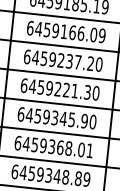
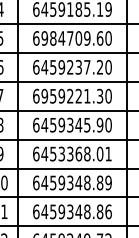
text: (70, 32) -> (76, 38), 6459166.09 -> 6984709.60
text: (32, 85) -> (44, 95), 6459221.30 -> 6959221.30
text: (43, 145) -> (61, 153), 6459368.01 -> 6453368.01

